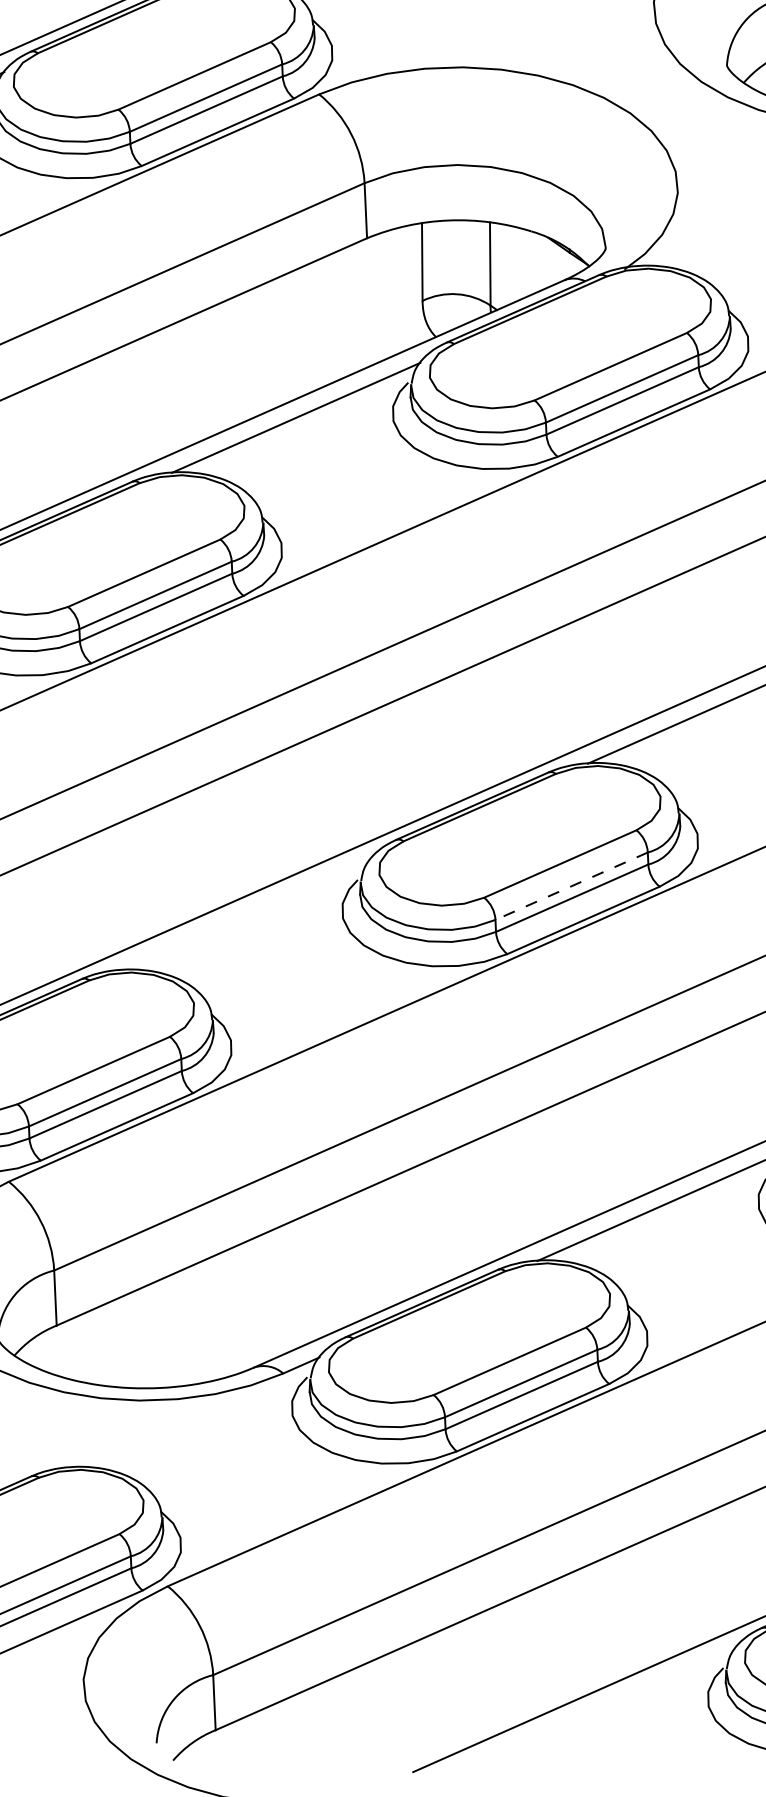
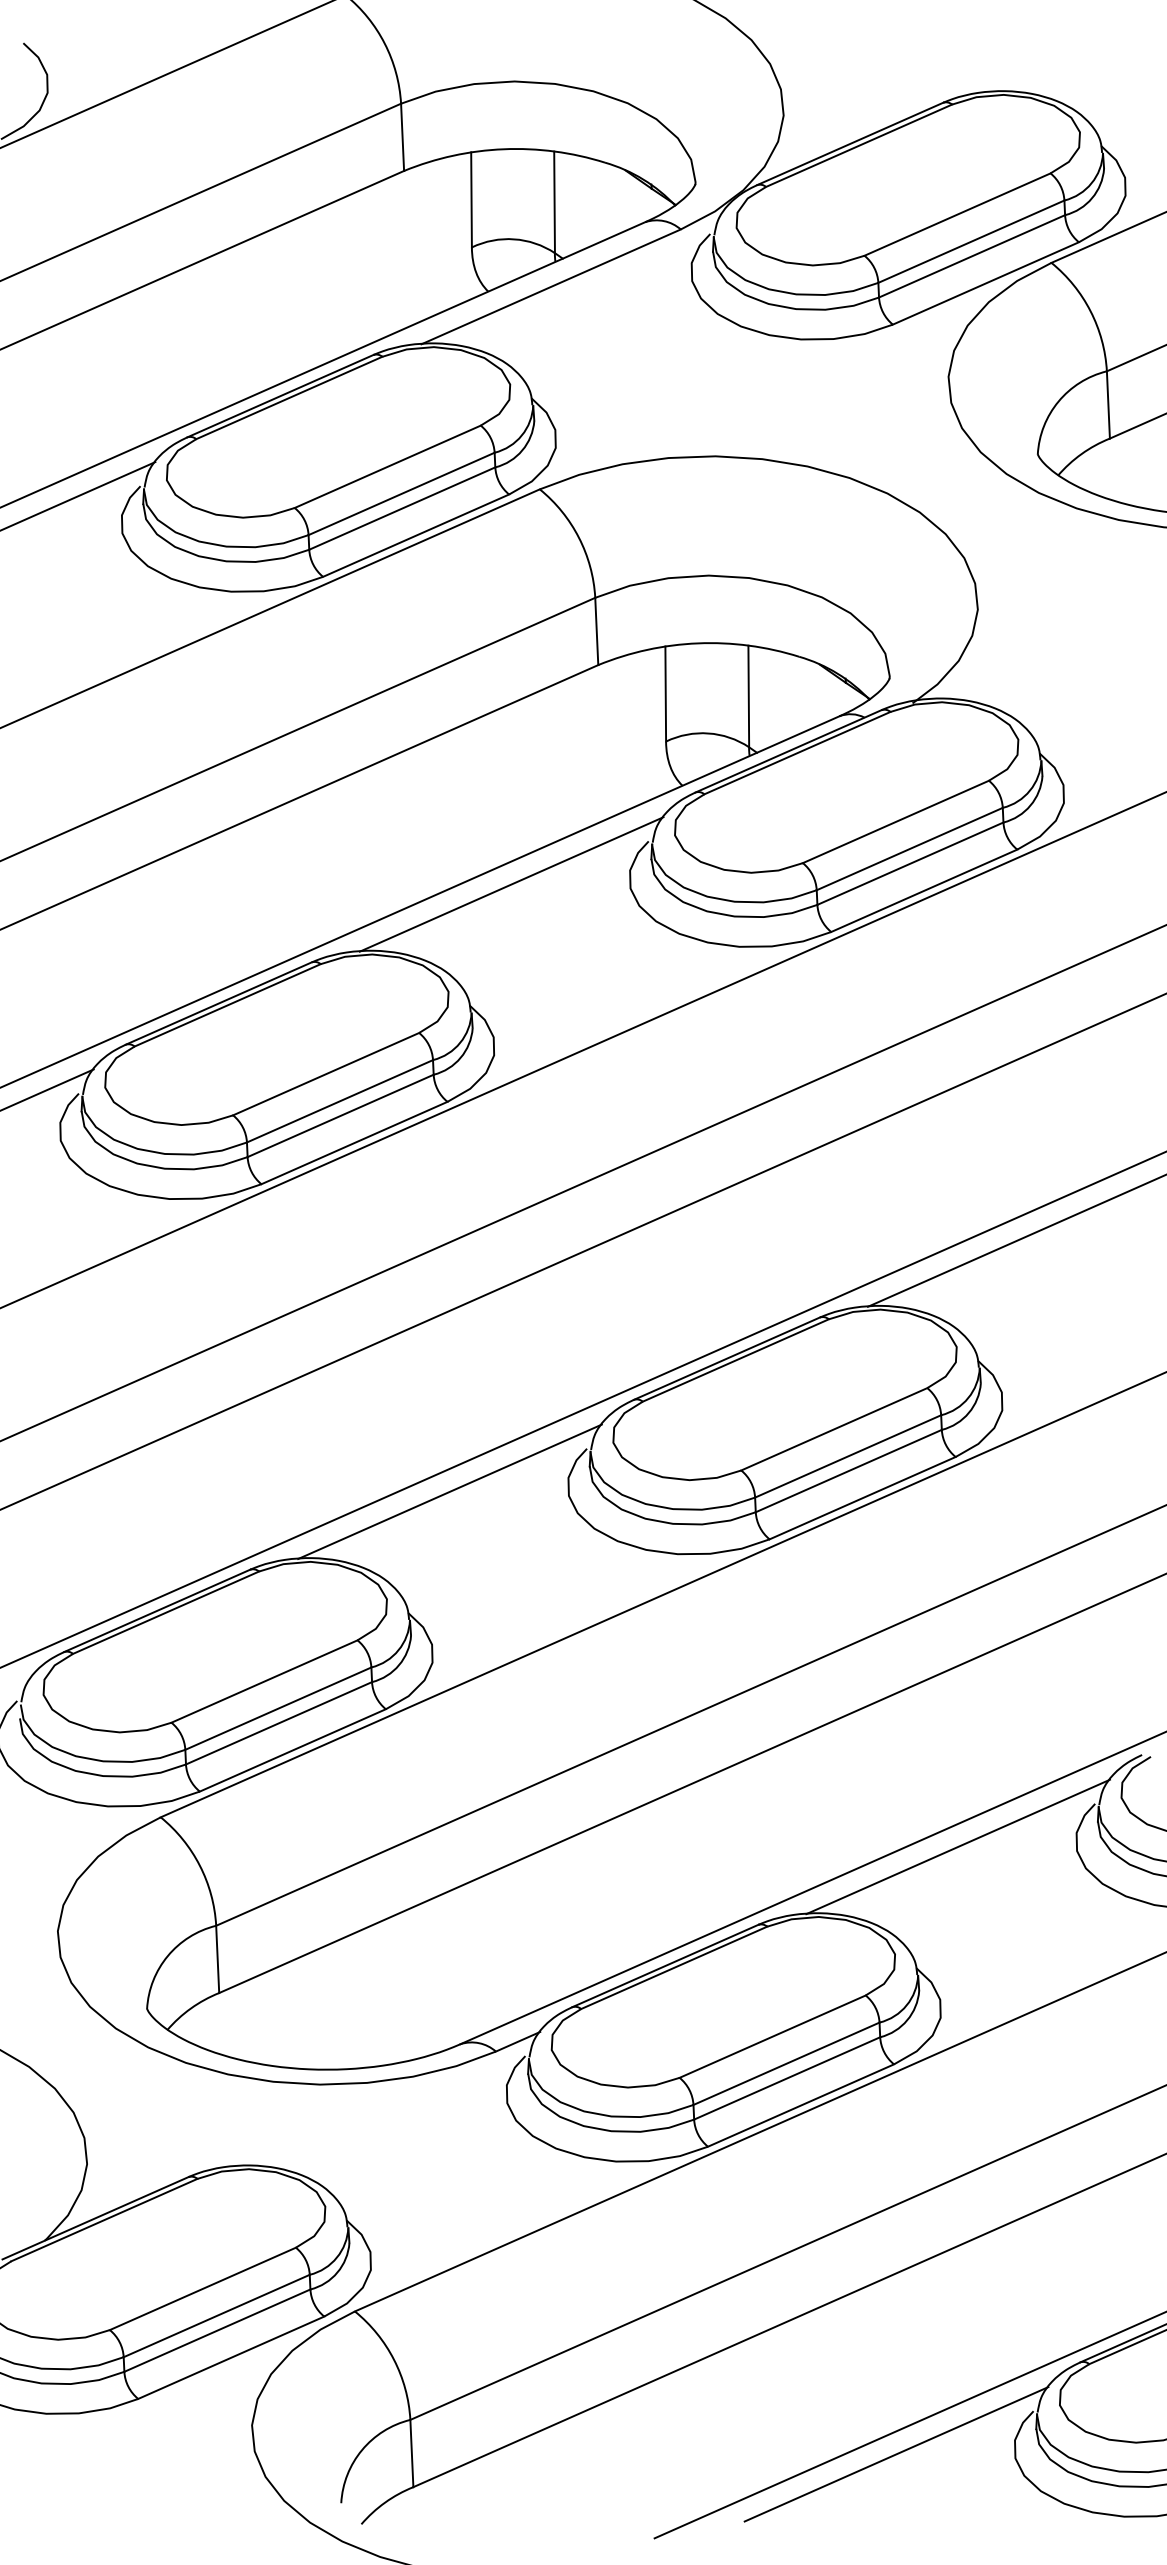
line: (571, 886) -> (848, 1456), dashed -> solid
line: (245, 914) -> (449, 1491), added
line: (611, 1703) -> (896, 2454), added

